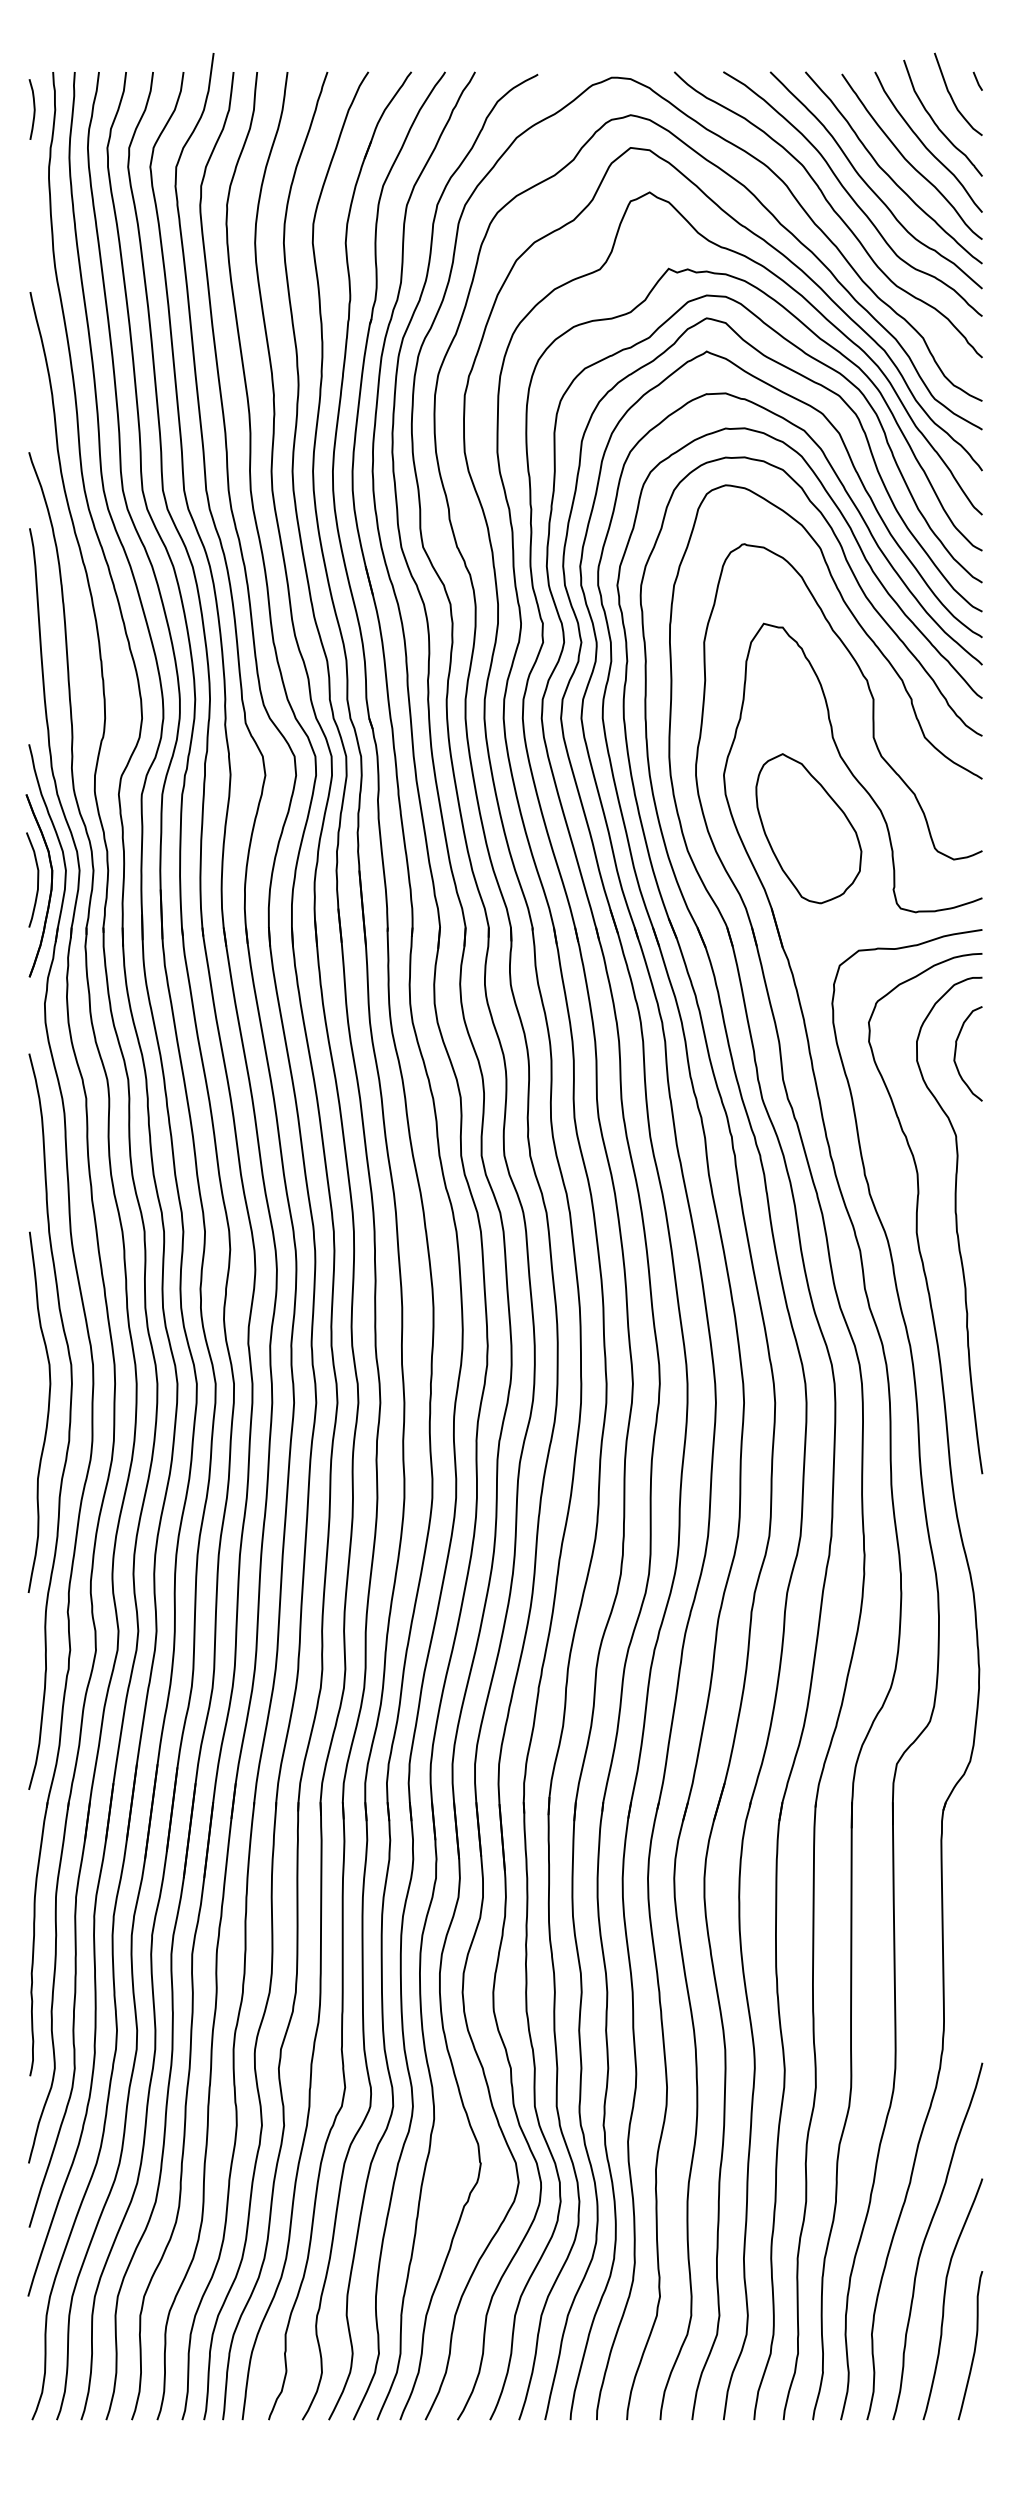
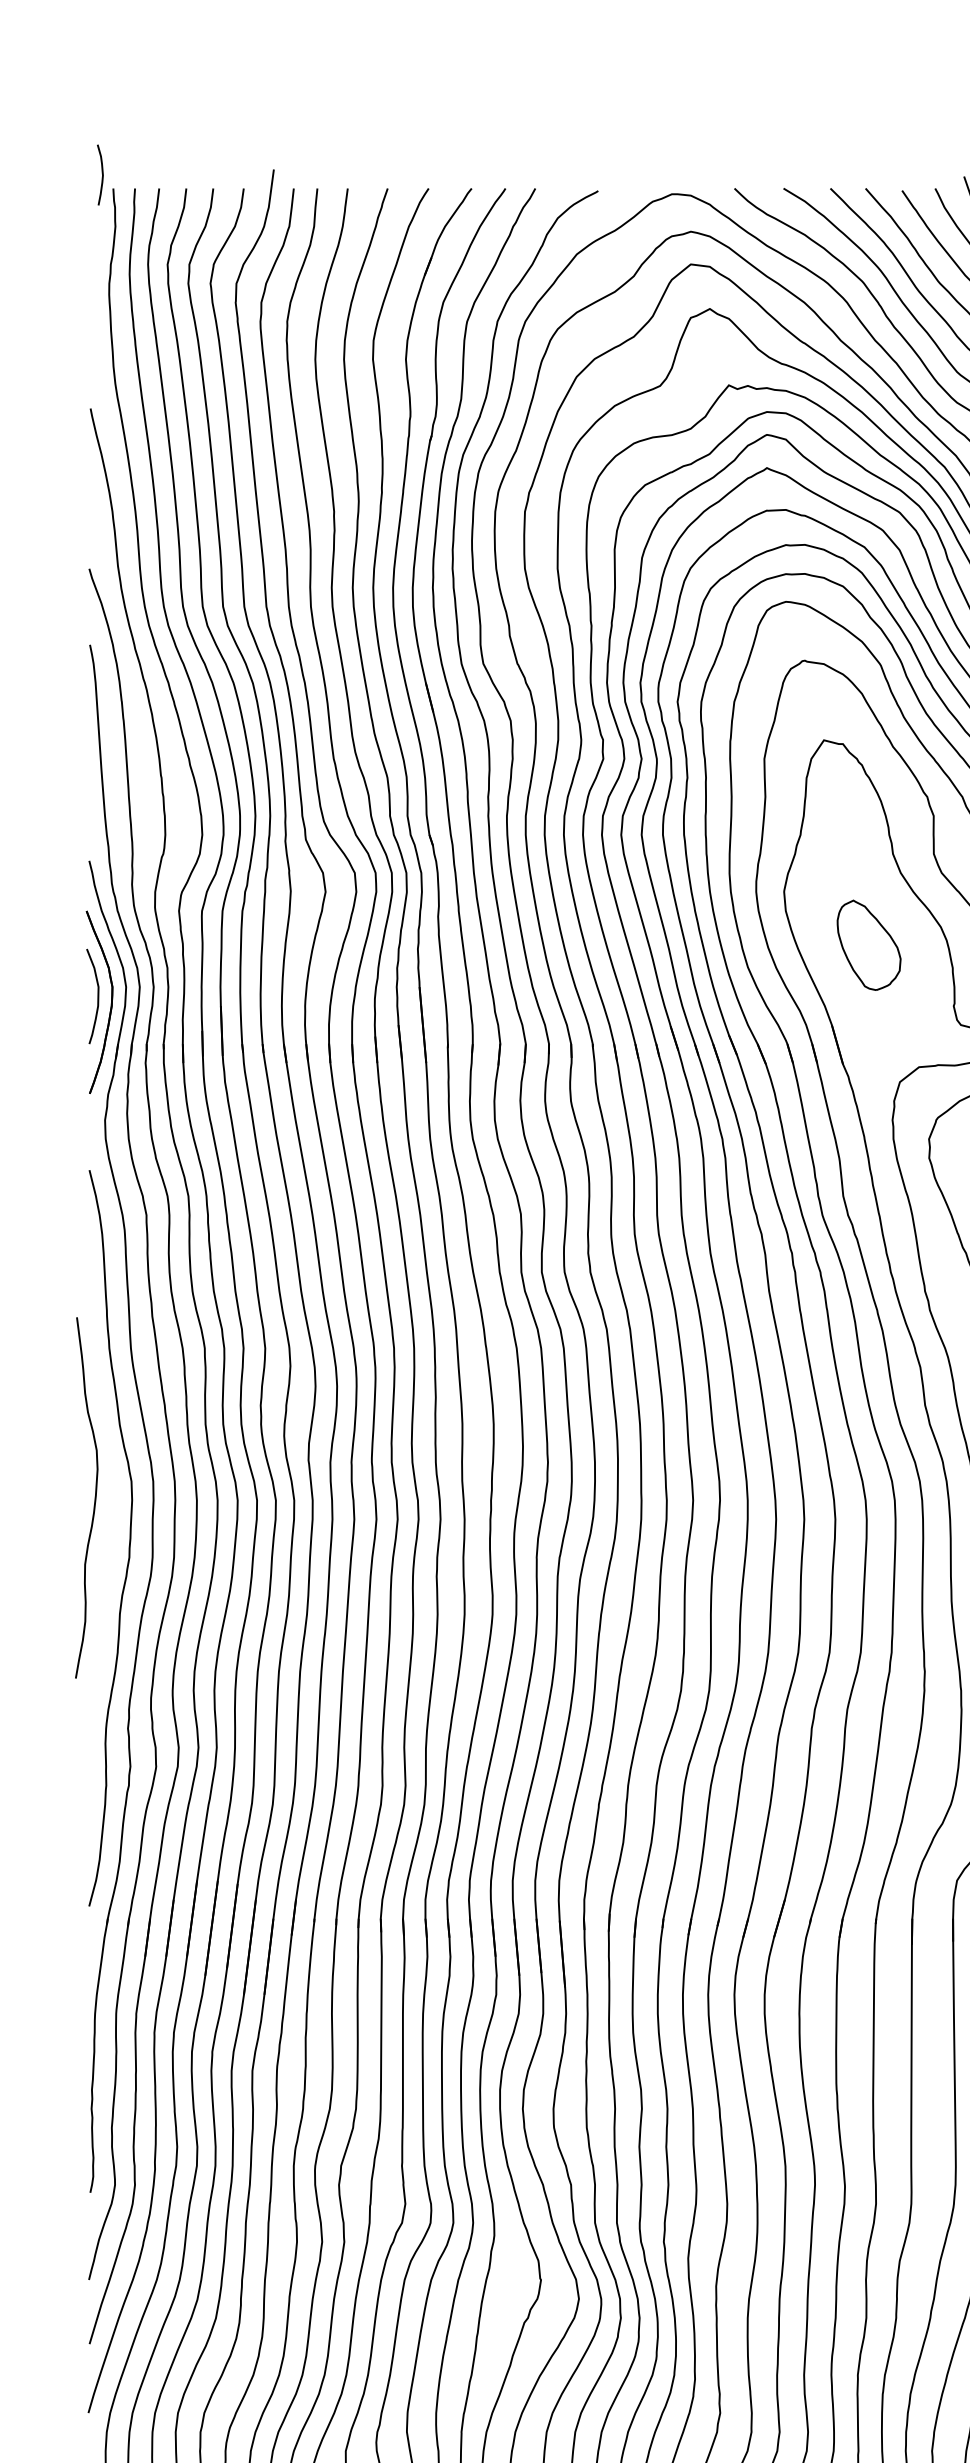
curve: (33, 109) -> (101, 175), moved
part: (808, 828) -> (868, 945), size x0.6
curve: (47, 1411) -> (94, 1497), moved

